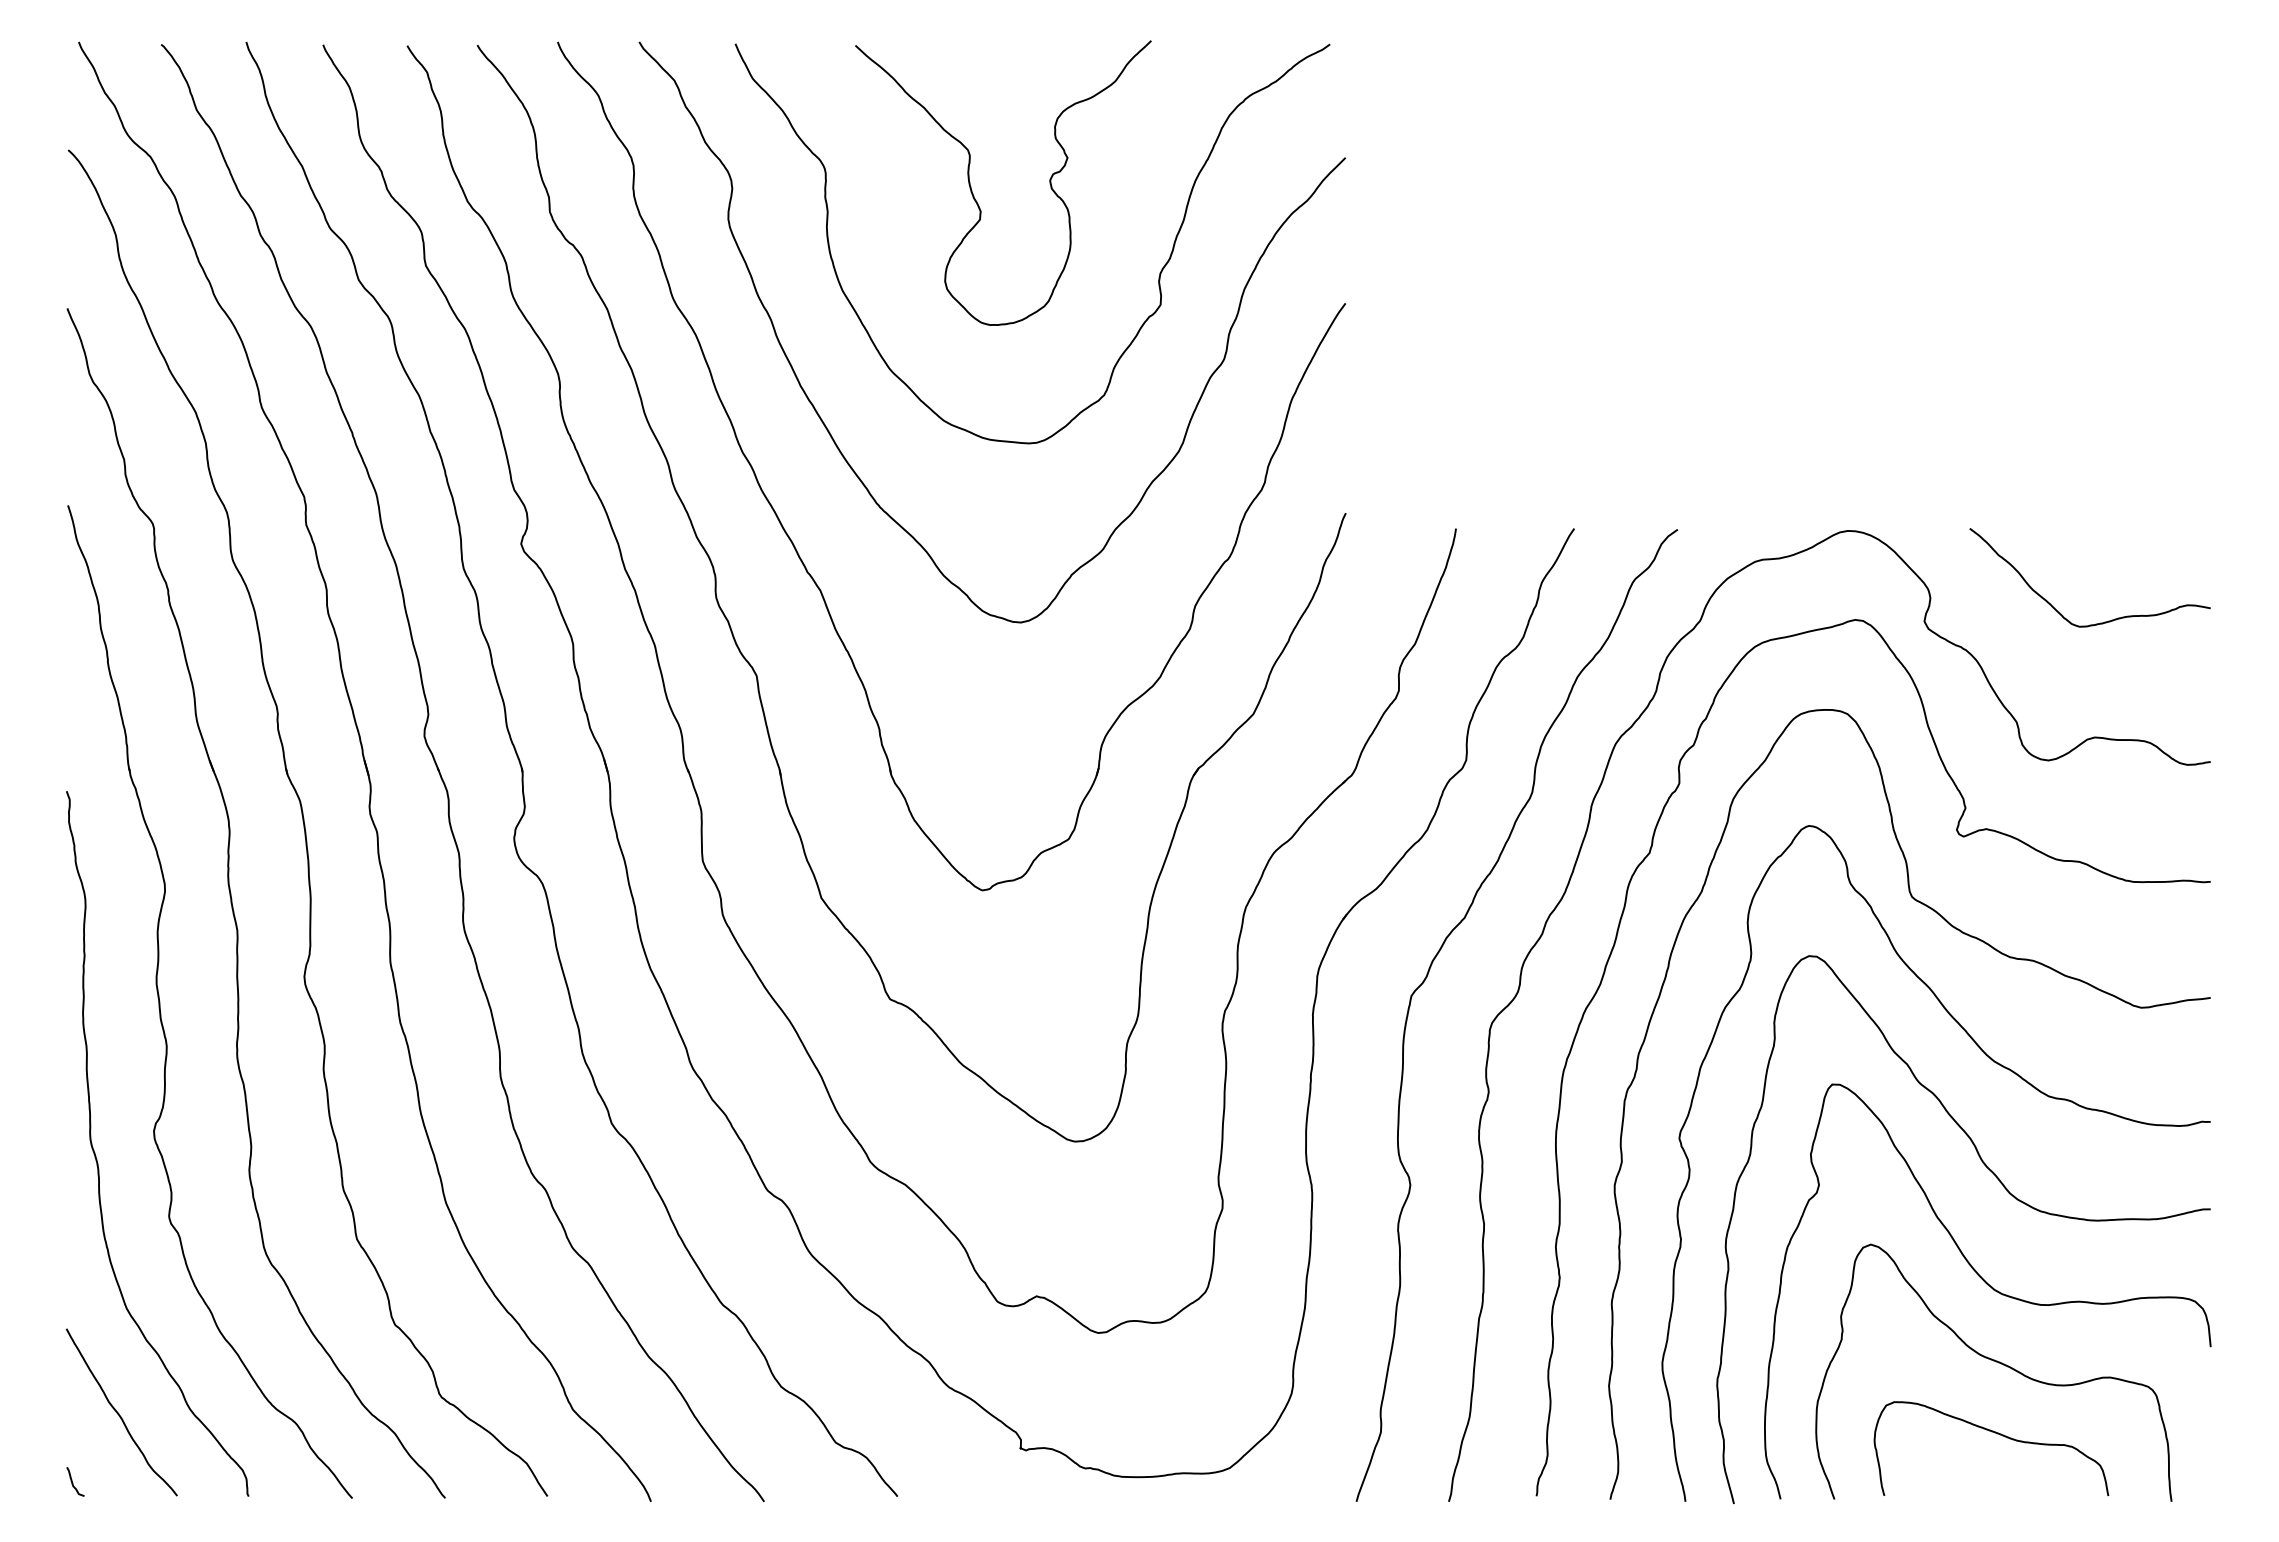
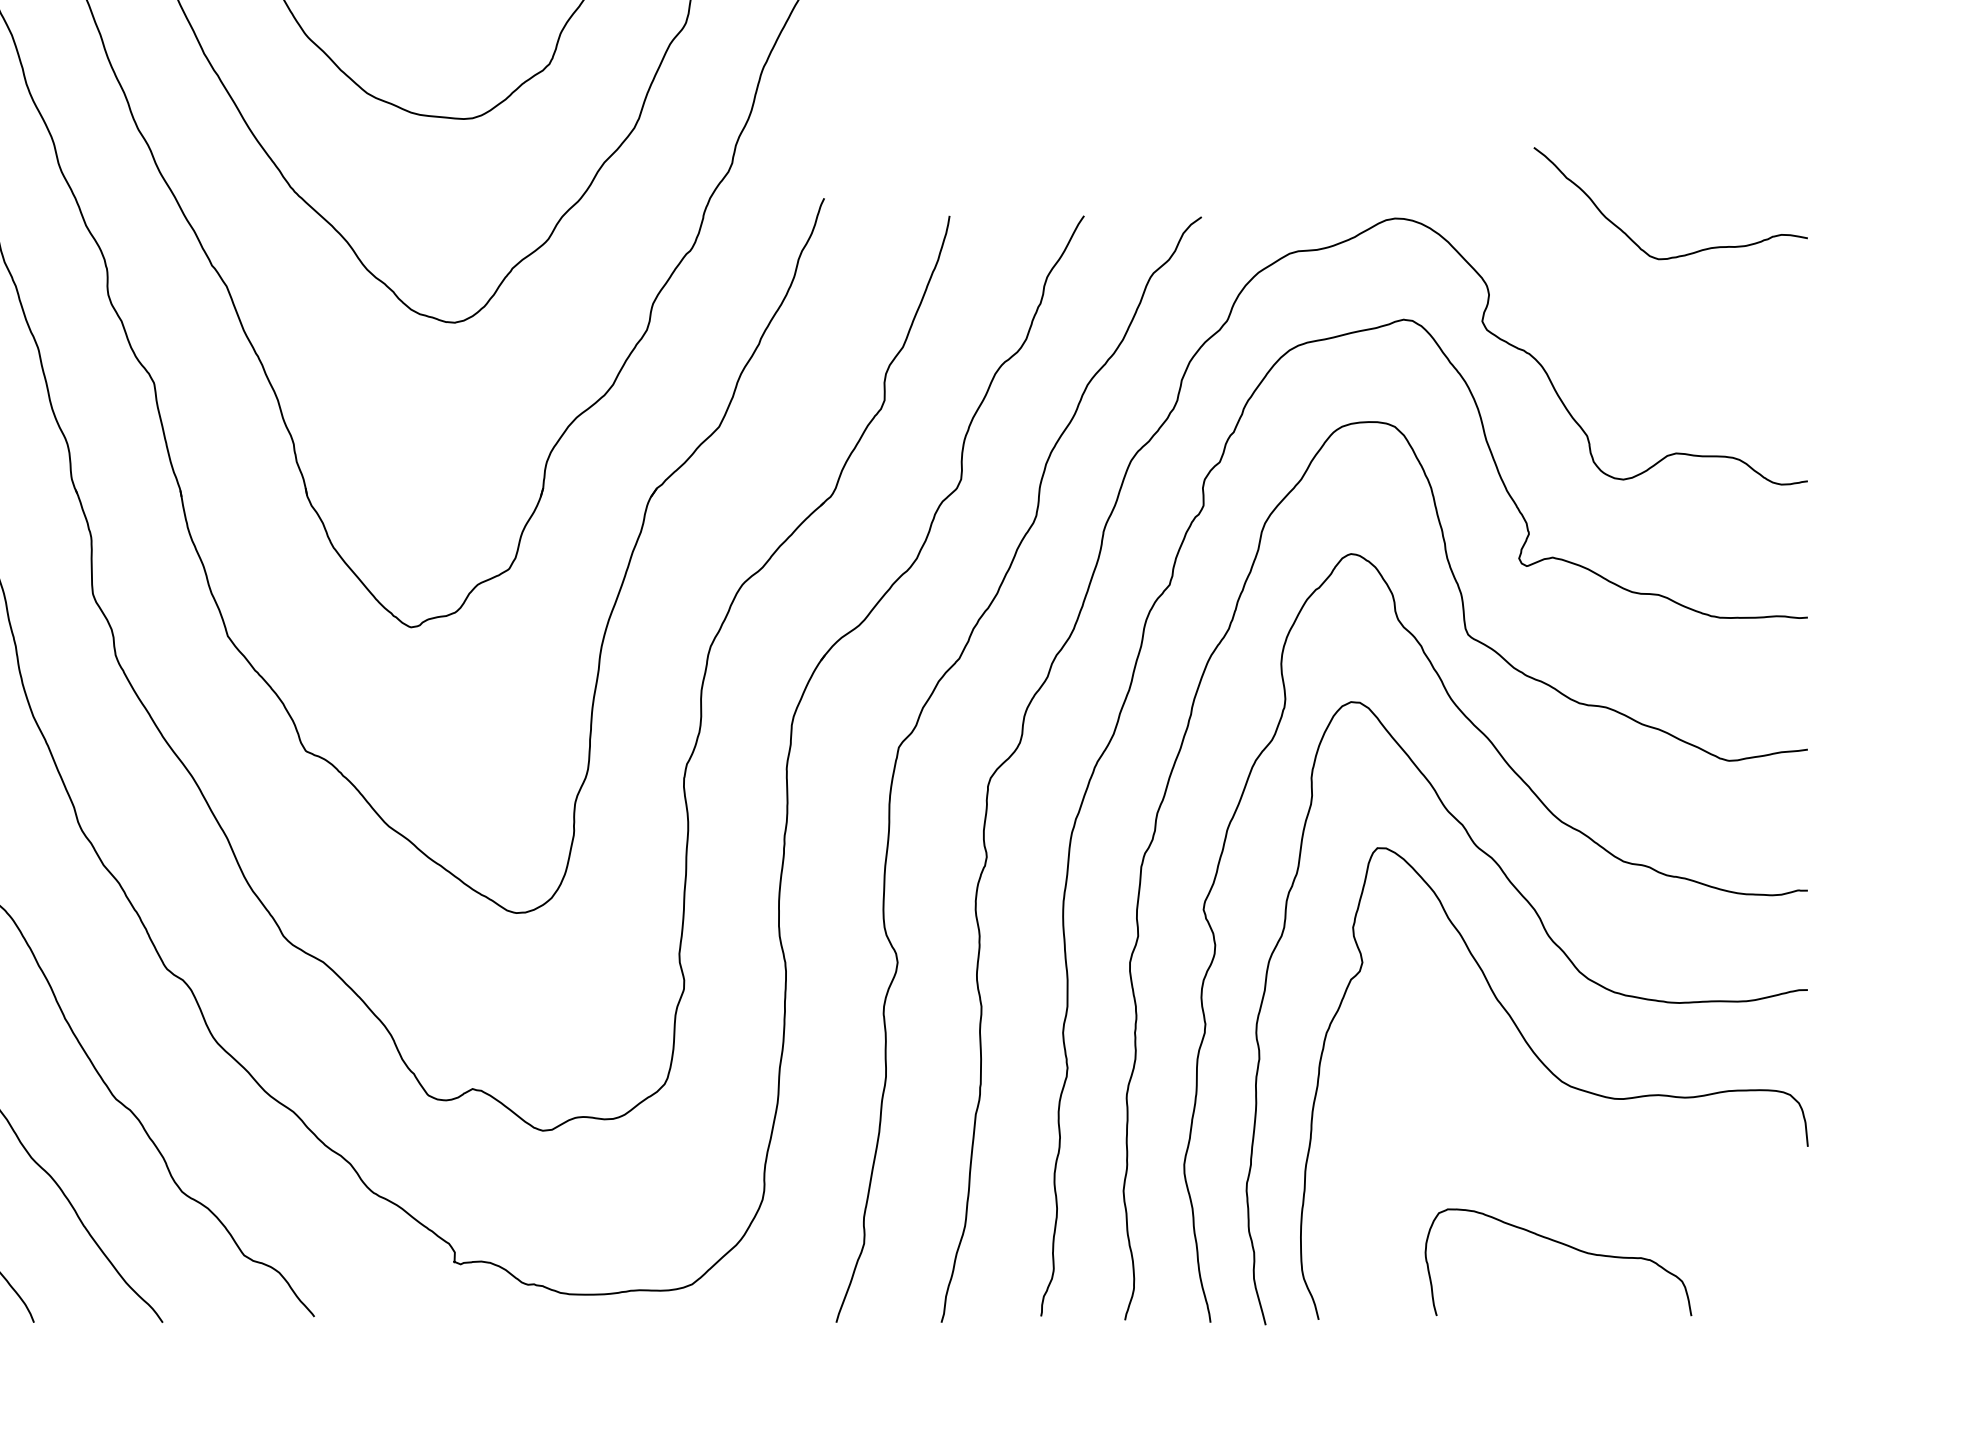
curve: (2061, 613) -> (1638, 244), moved
curve: (1998, 1363) -> (1566, 1165), removed

